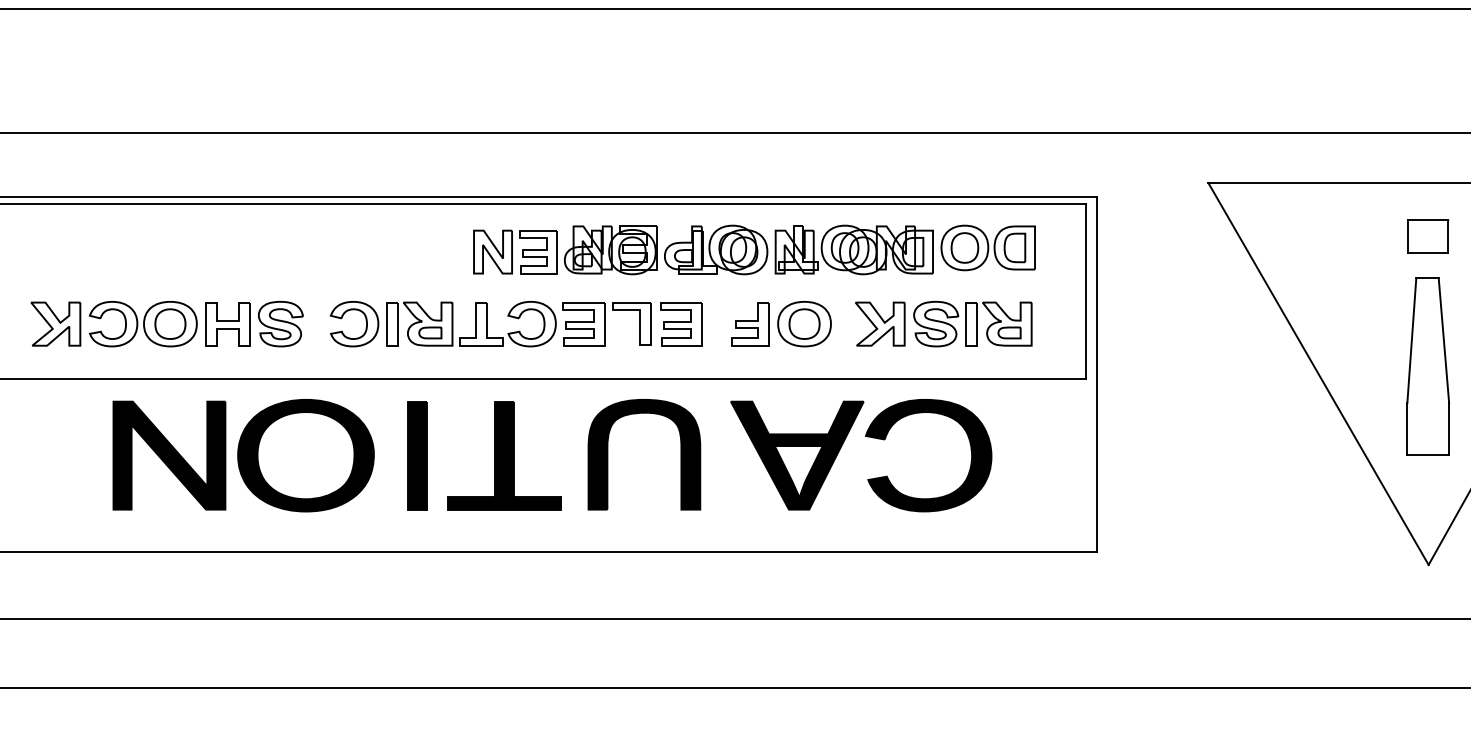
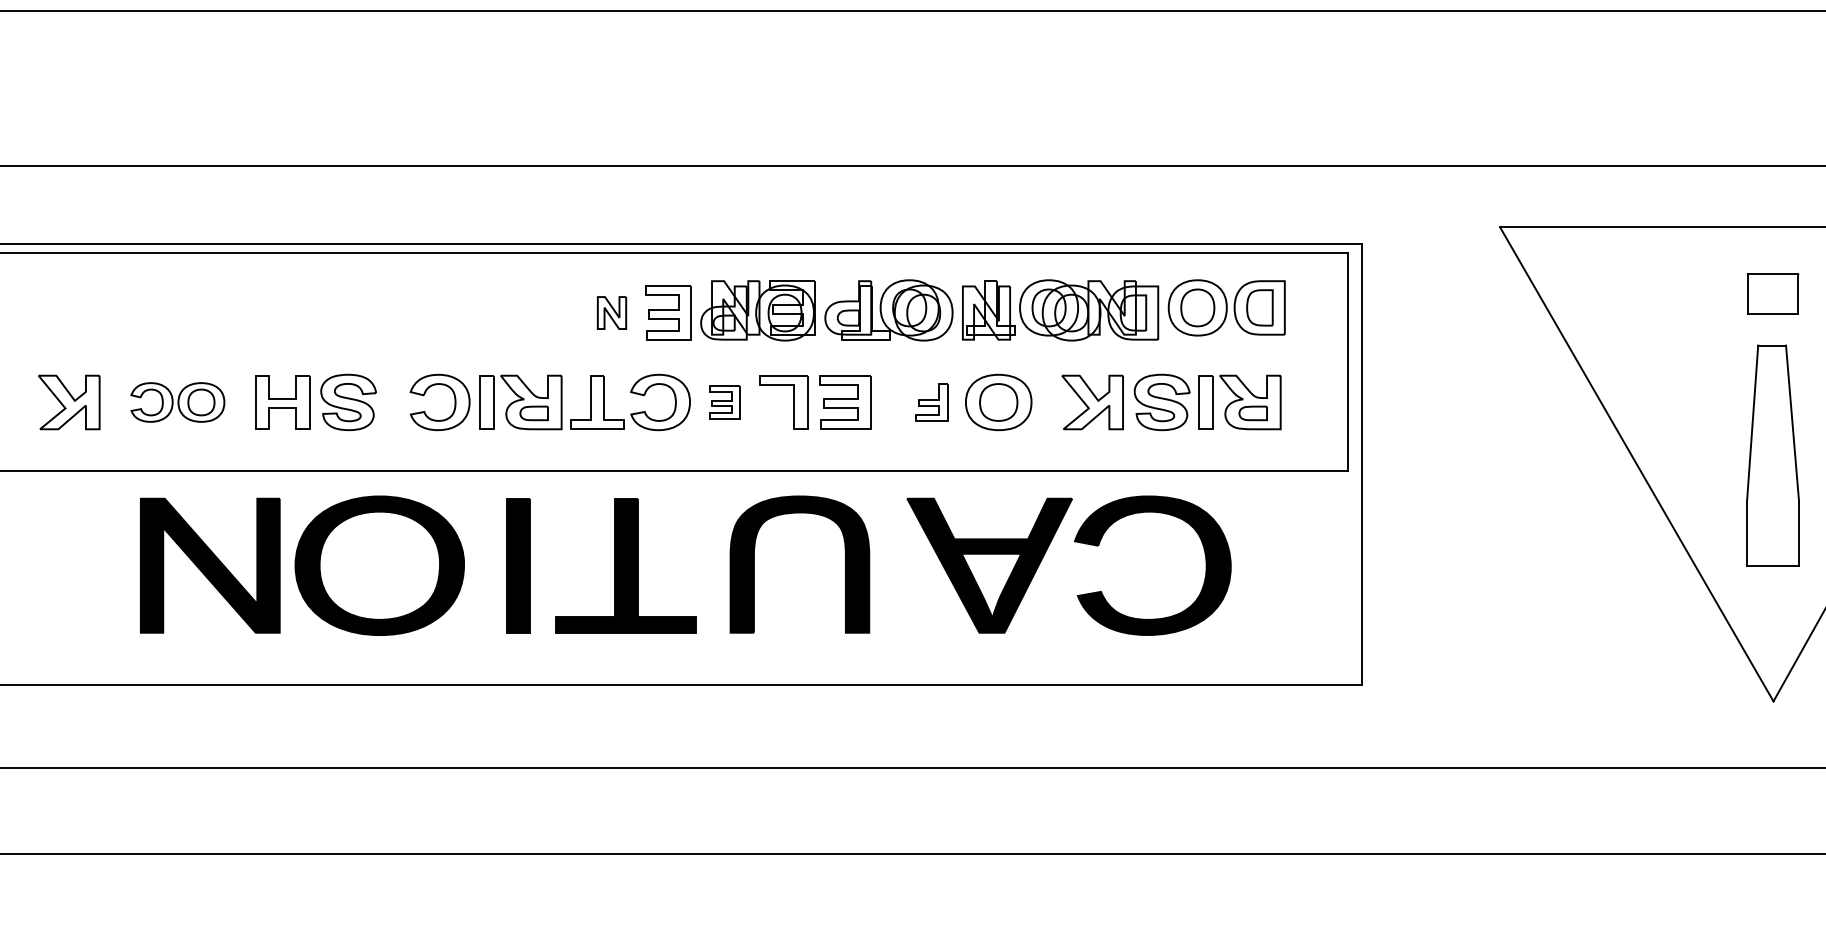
part: (492, 251) -> (611, 312), size x0.6
part: (143, 324) -> (177, 402), size x0.7
part: (583, 324) -> (724, 402), size x0.6
part: (750, 324) -> (931, 402), size x0.7

